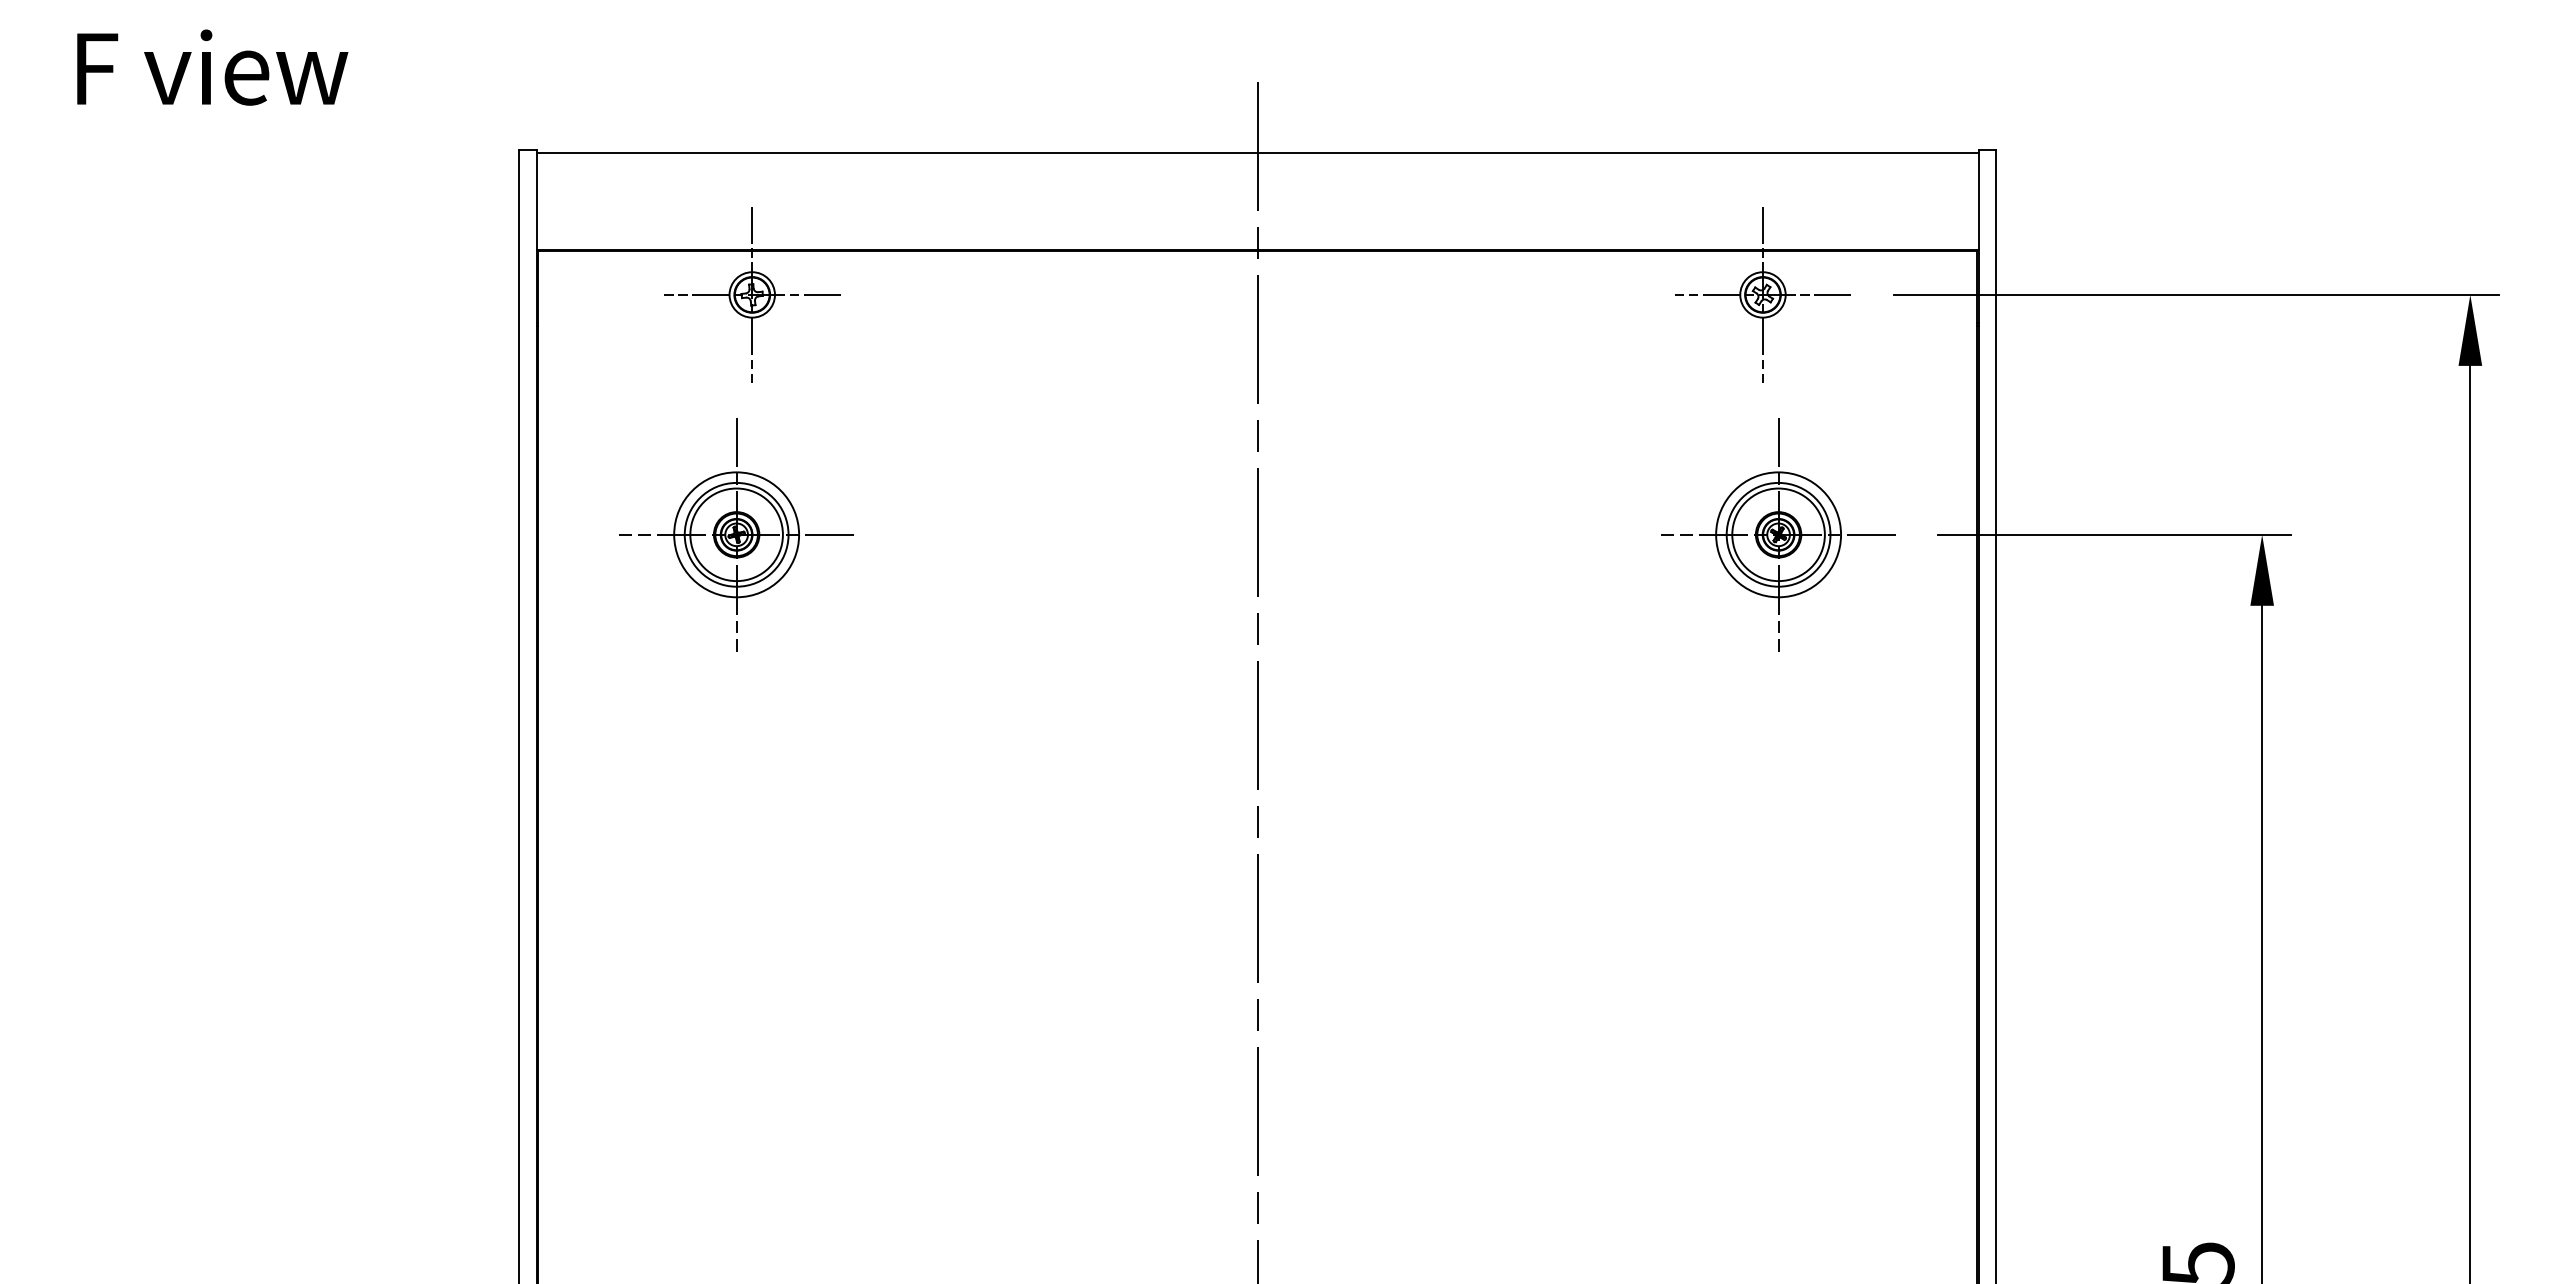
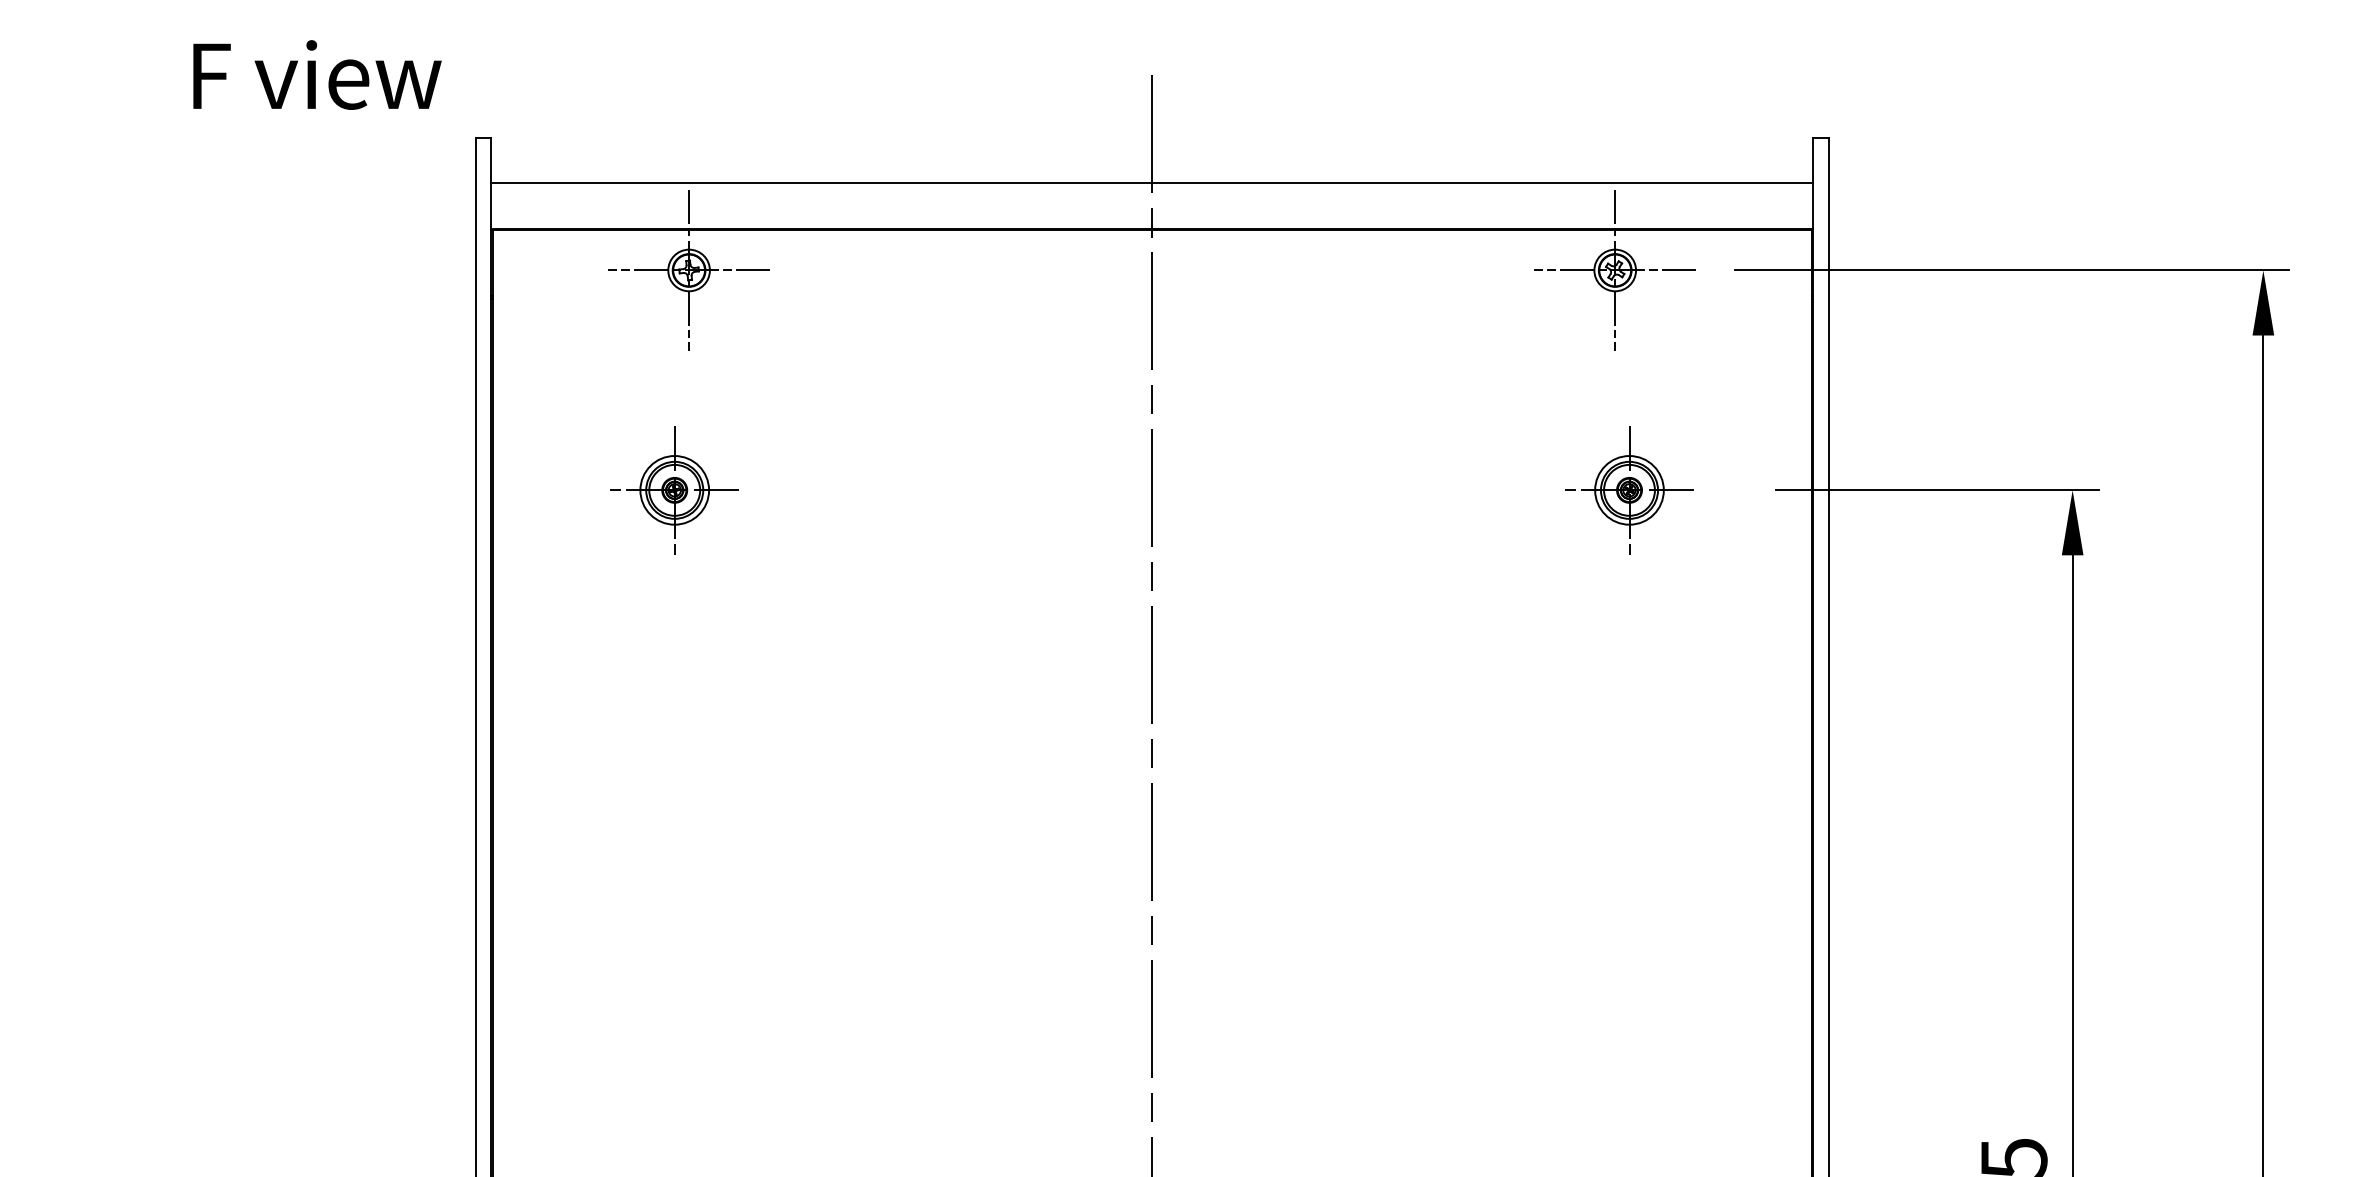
text: (212, 67) -> (317, 74), moved
line: (1257, 152) -> (1152, 182), moved
part: (736, 534) -> (674, 489), size x0.6
part: (1778, 534) -> (1629, 489), size x0.6

